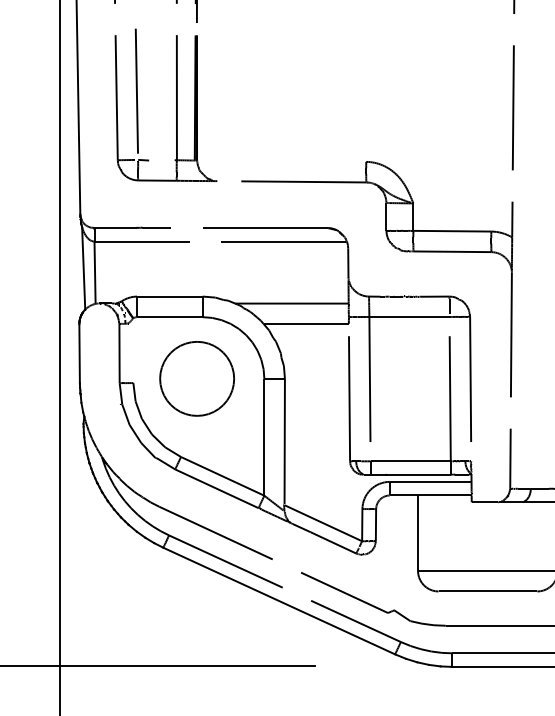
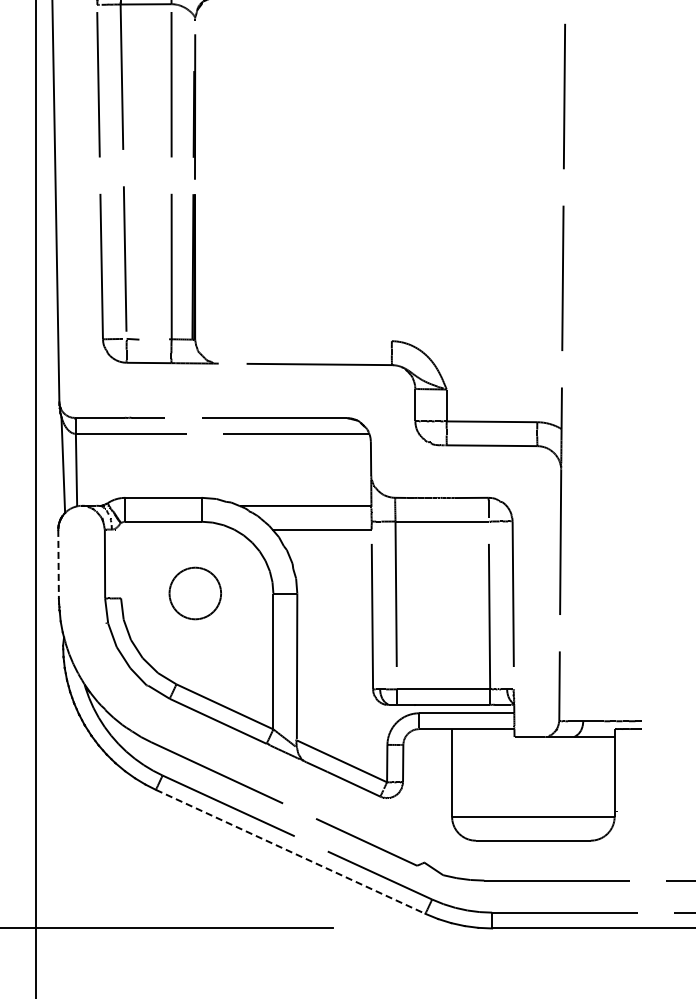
line: (79, 353) -> (58, 564), solid -> dashed
part: (197, 378) -> (195, 593), size x0.6
line: (279, 601) -> (291, 852), solid -> dashed

